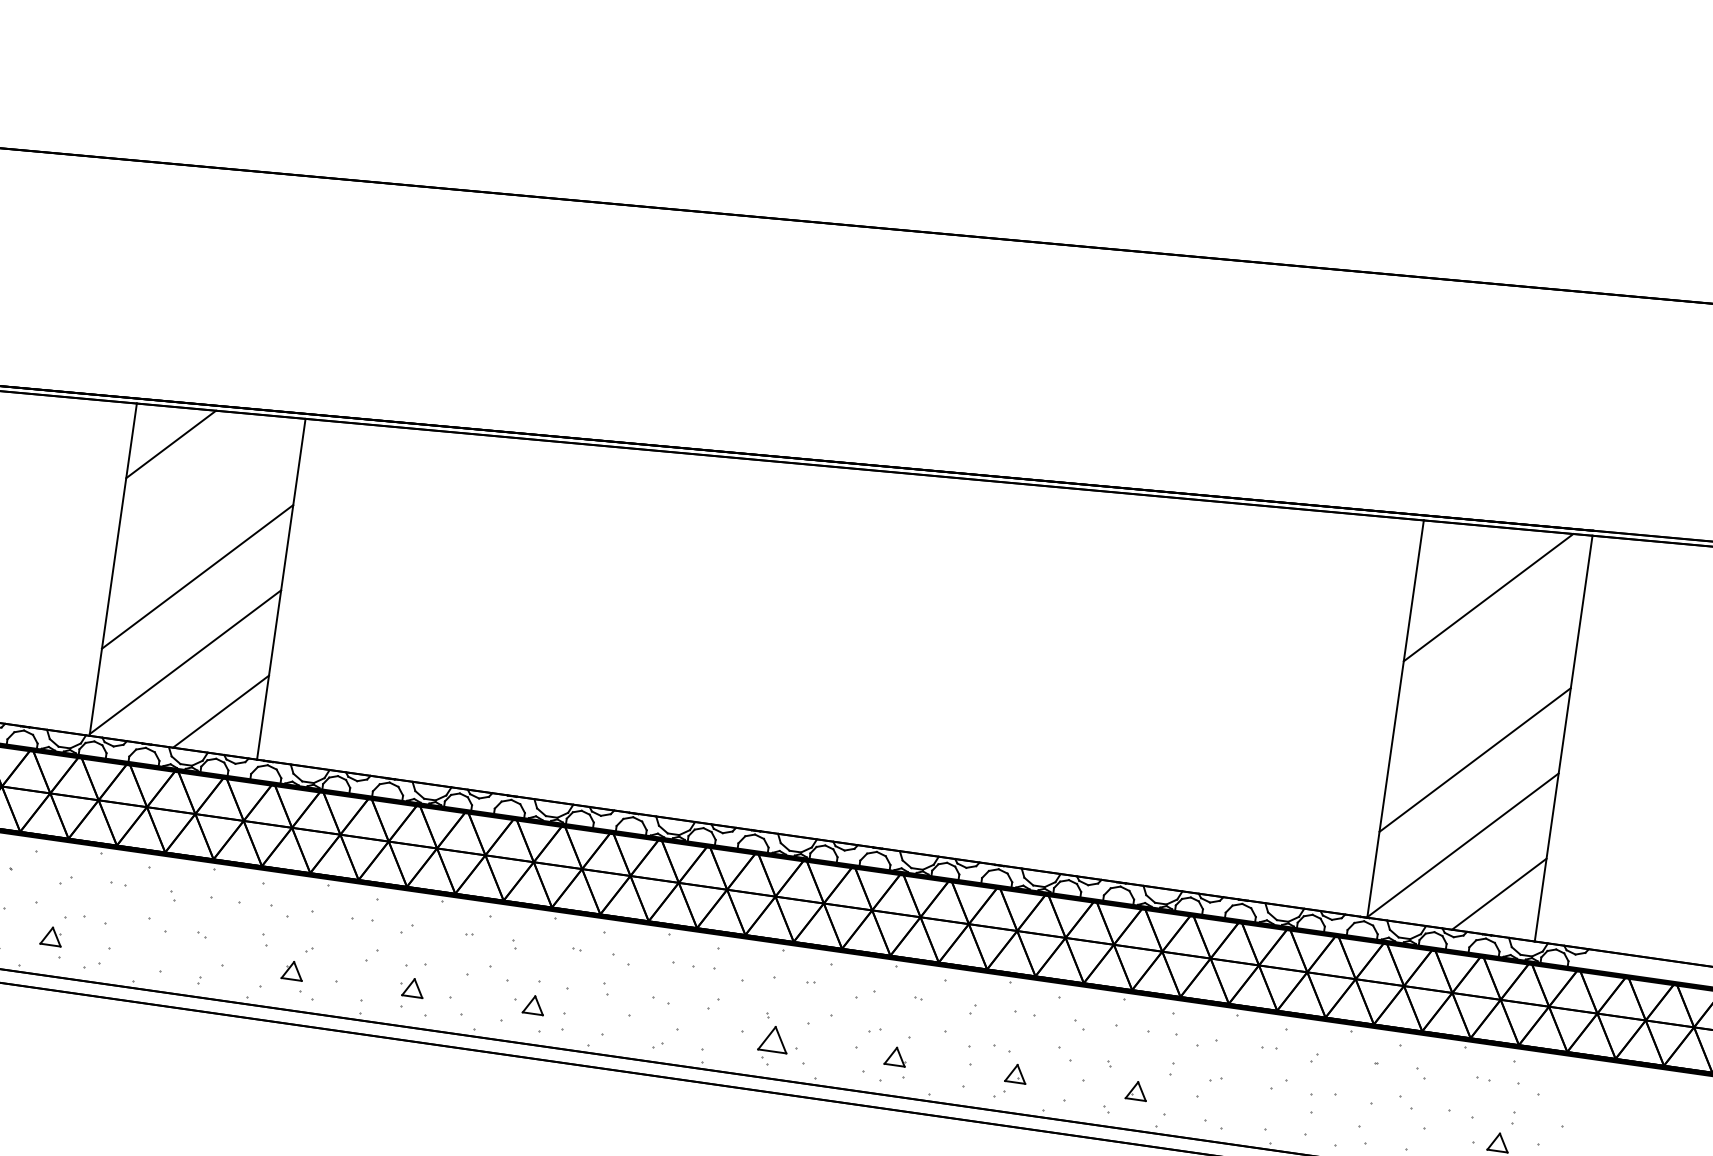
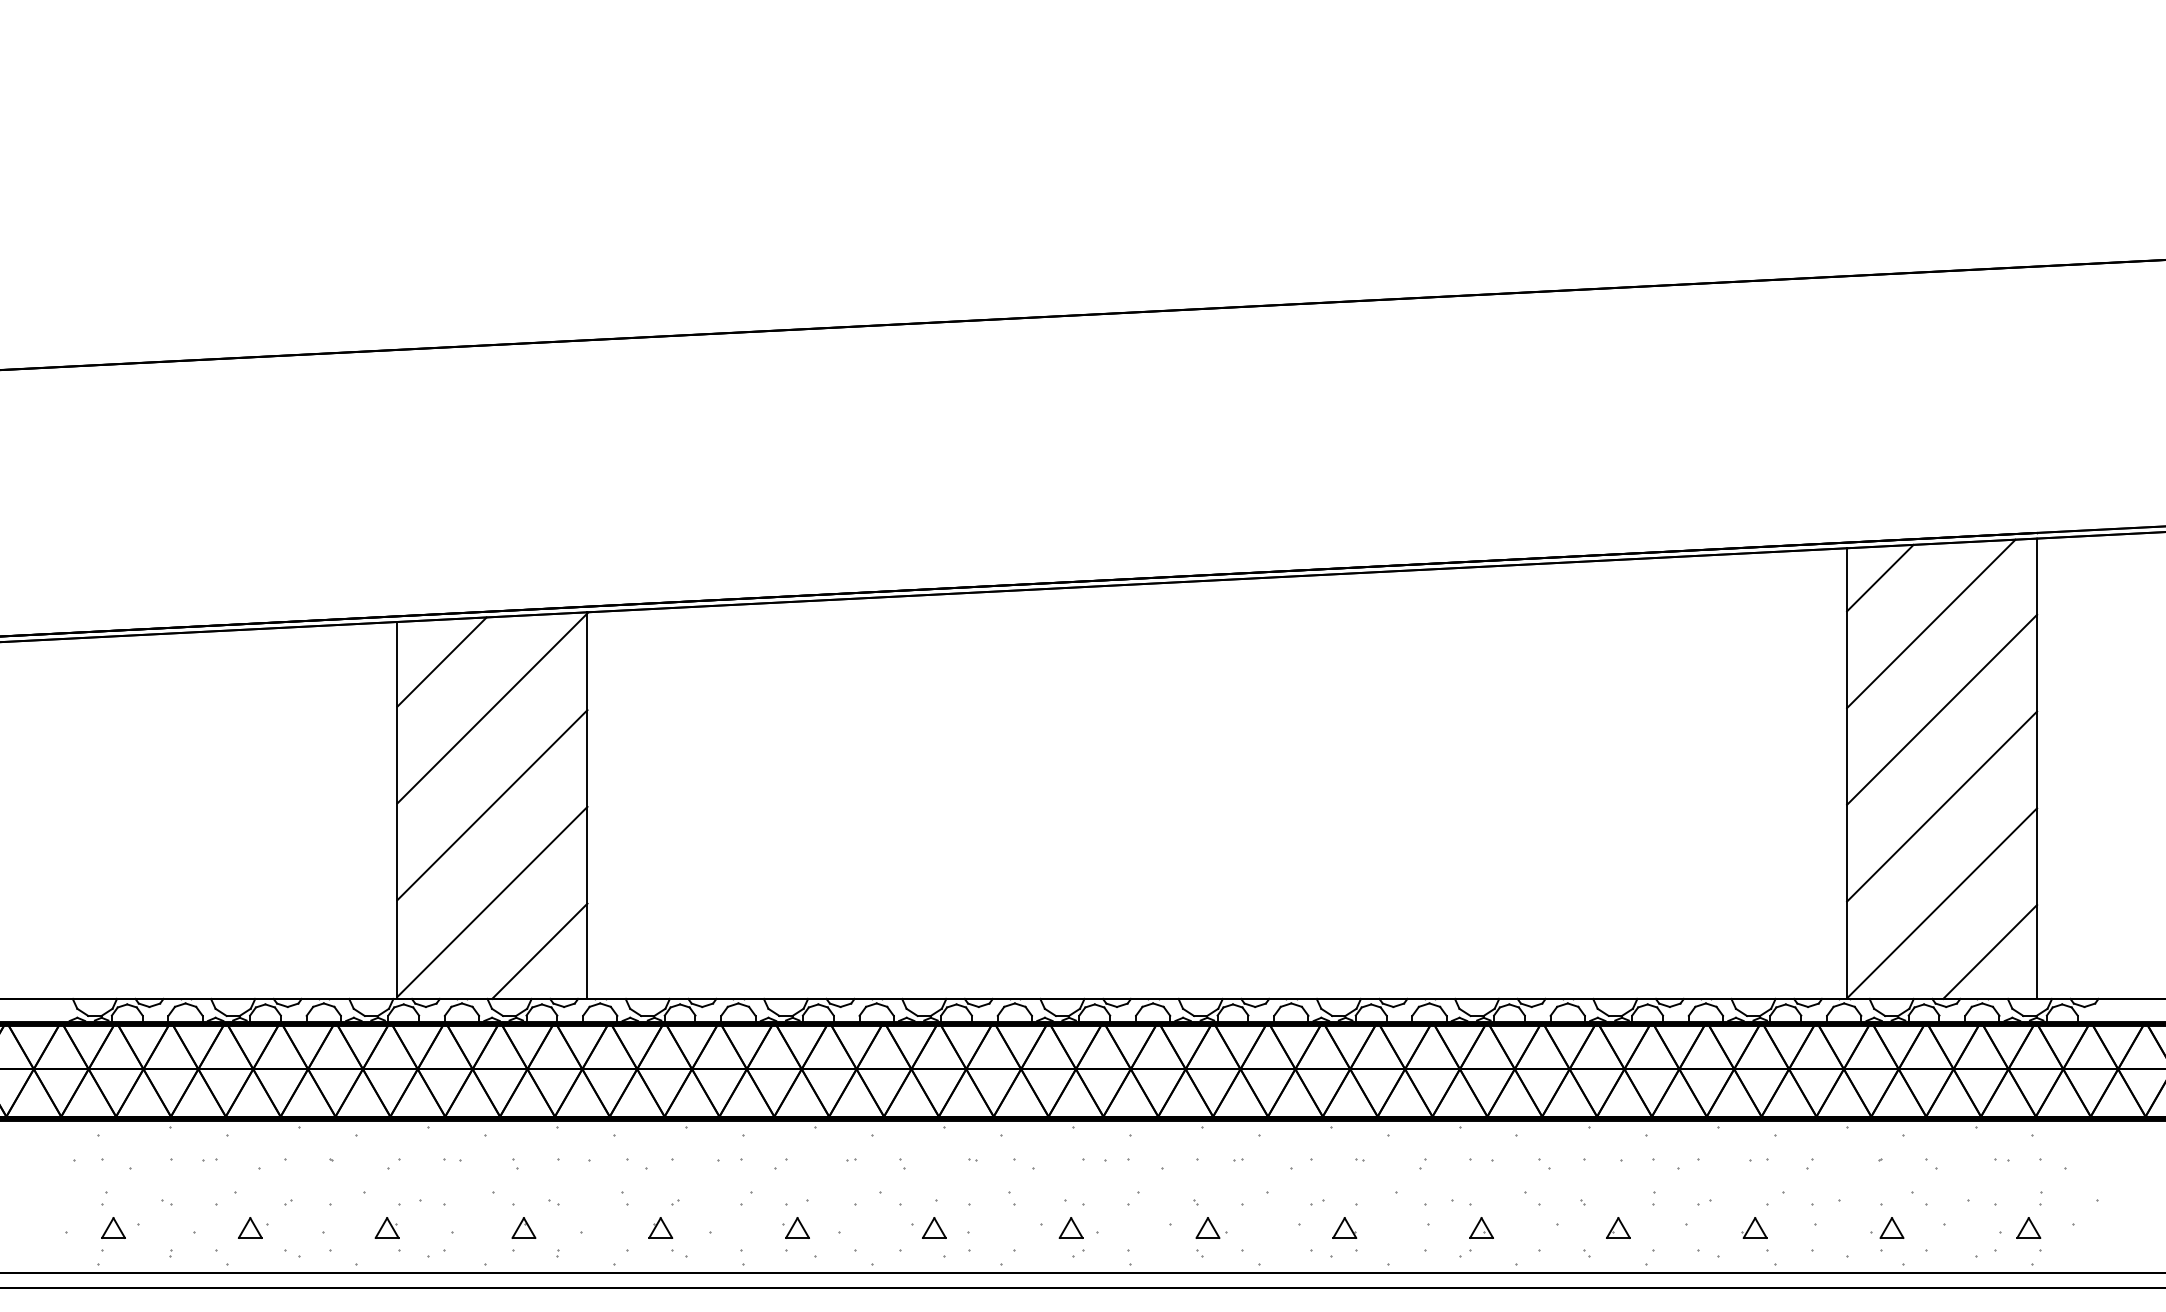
line: (209, 491) -> (492, 708), added
line: (1449, 550) -> (1880, 577), added
line: (1487, 674) -> (1942, 709), added
part: (171, 953) -> (523, 1227), added
part: (654, 1021) -> (1070, 1227), added
part: (778, 1039) -> (1211, 1227), size x0.71
part: (1257, 1107) -> (1754, 1227), added
part: (1377, 1124) -> (1891, 1227), added

